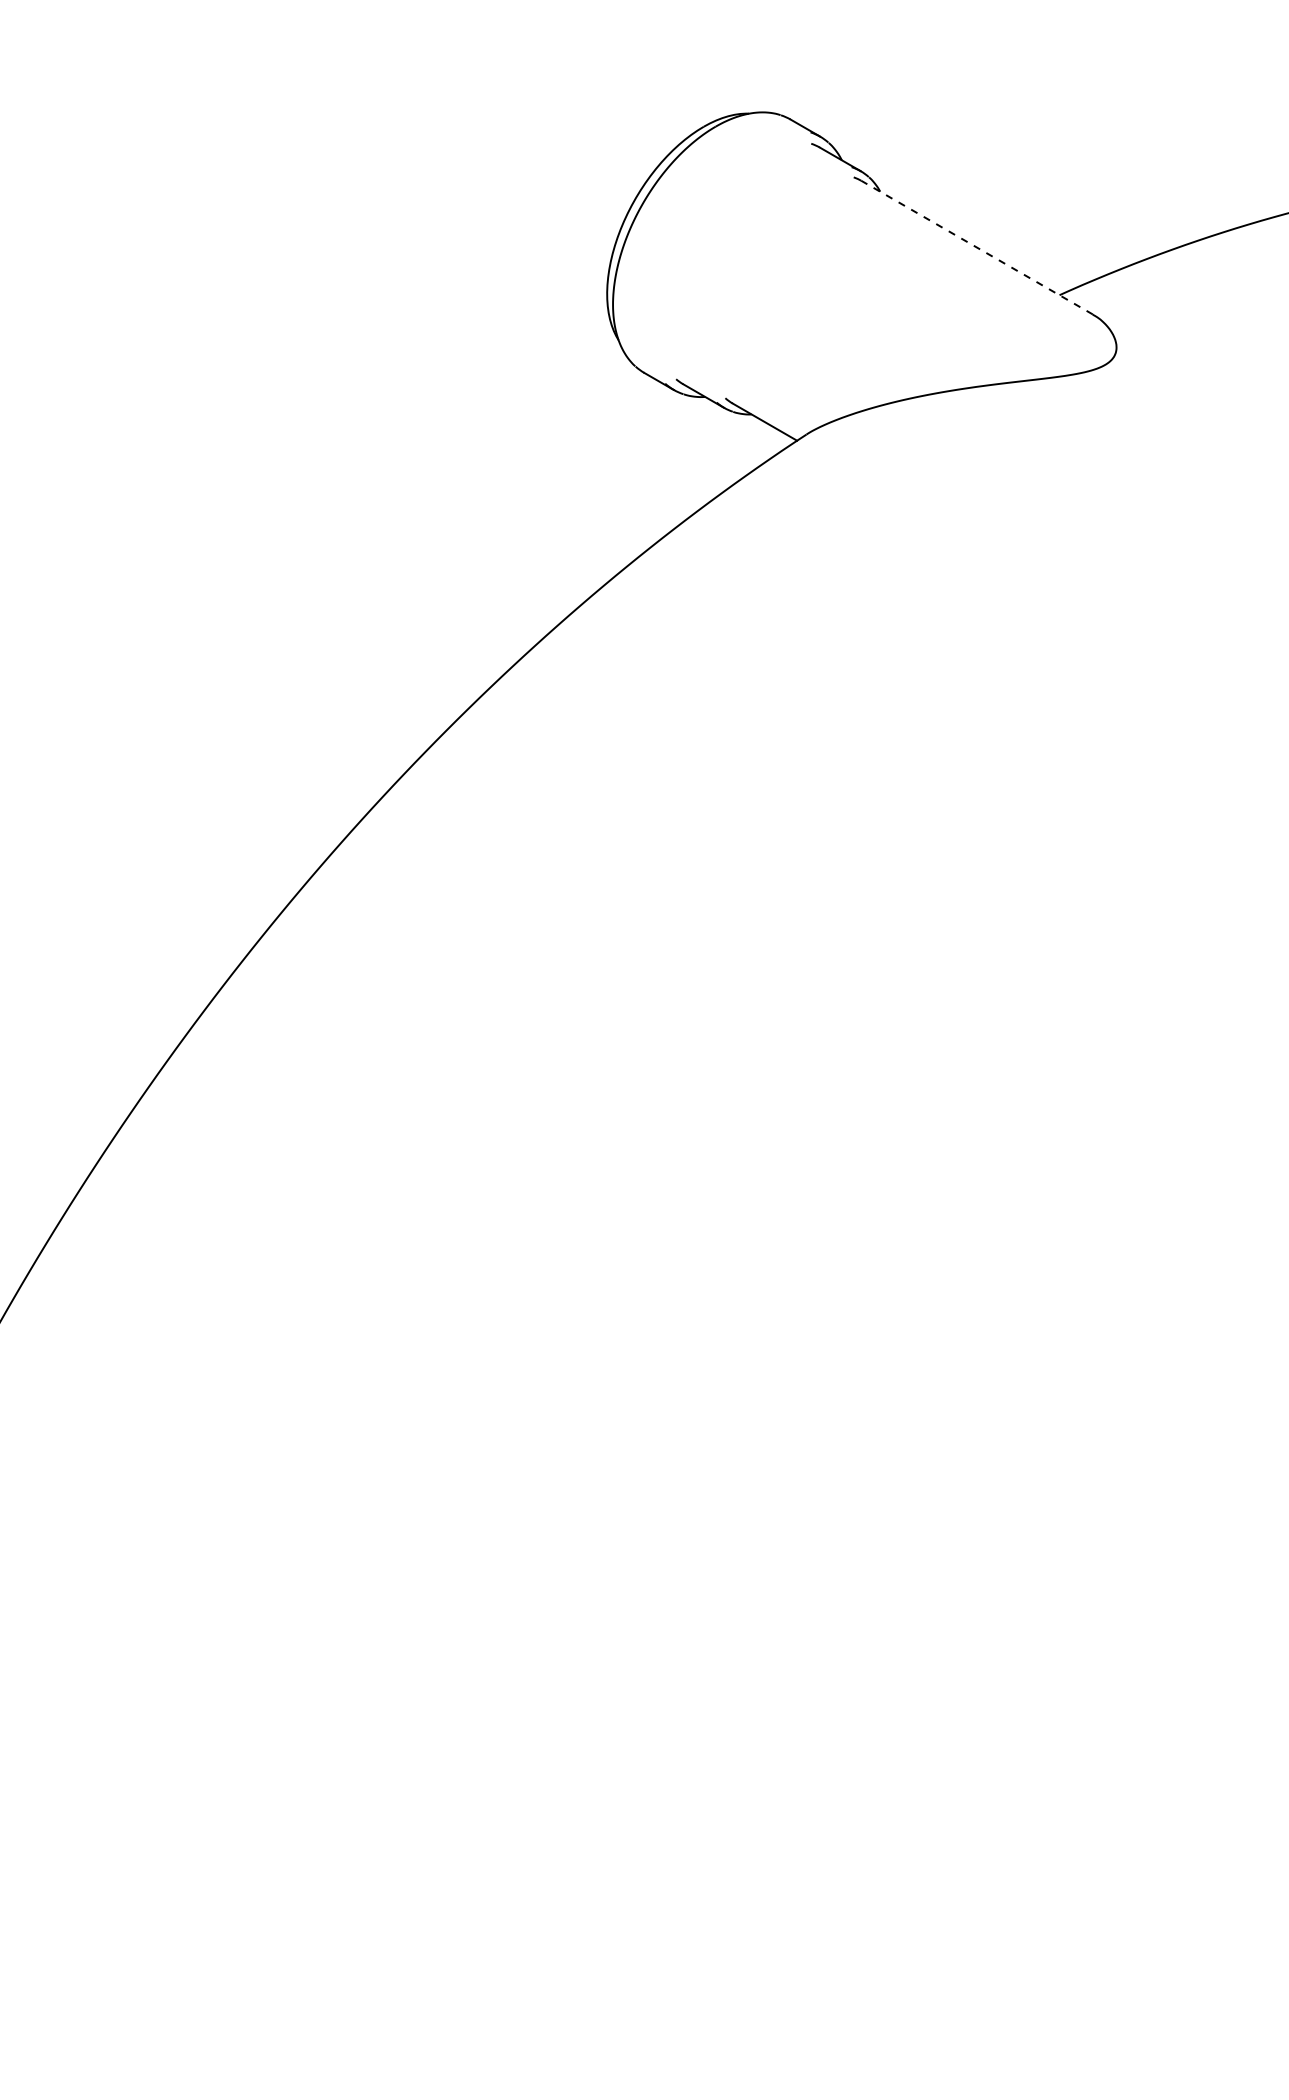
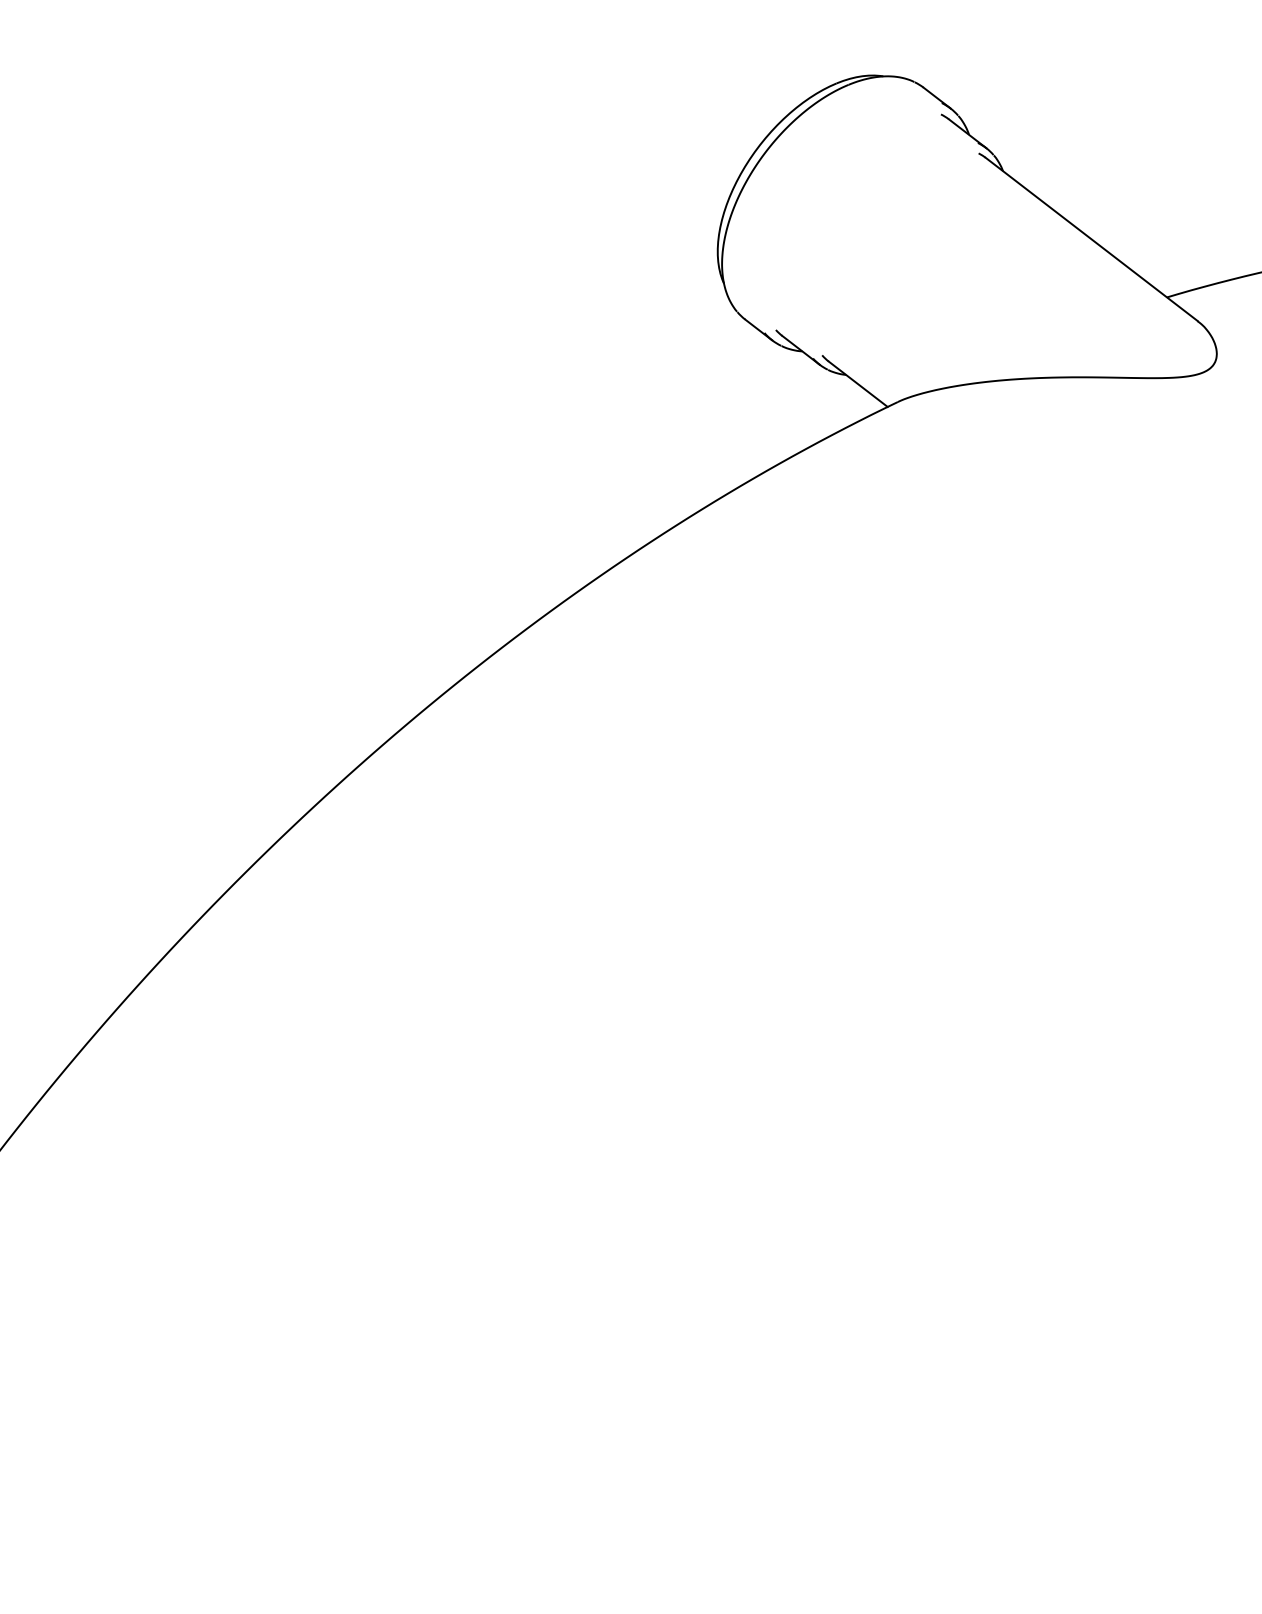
line: (977, 247) -> (1092, 239), dashed -> solid

